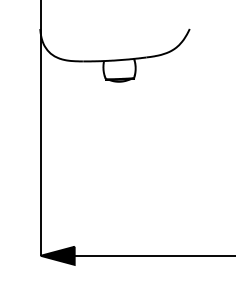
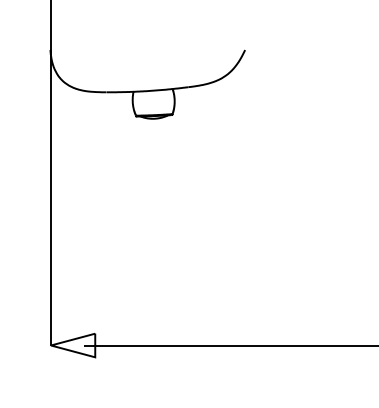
fill: (57, 255) -> (73, 345), removed

